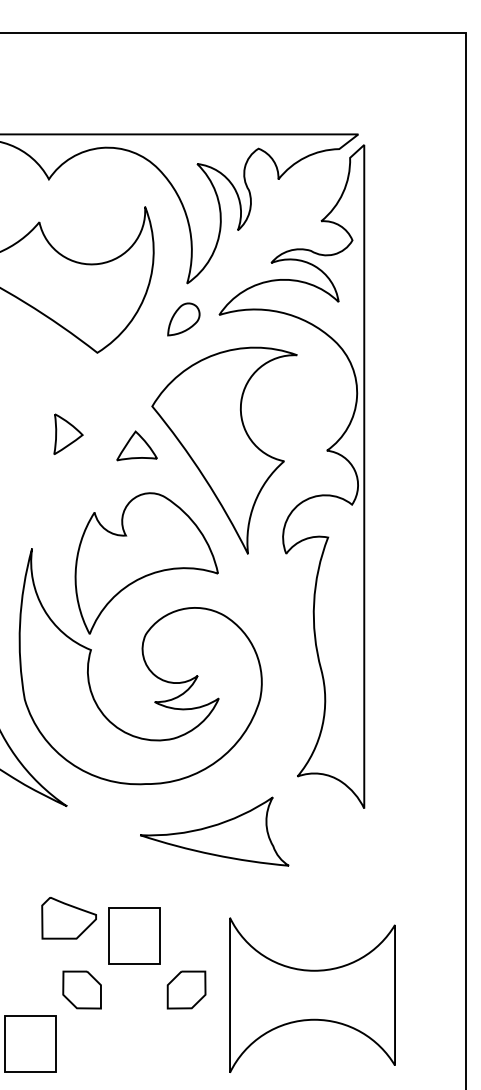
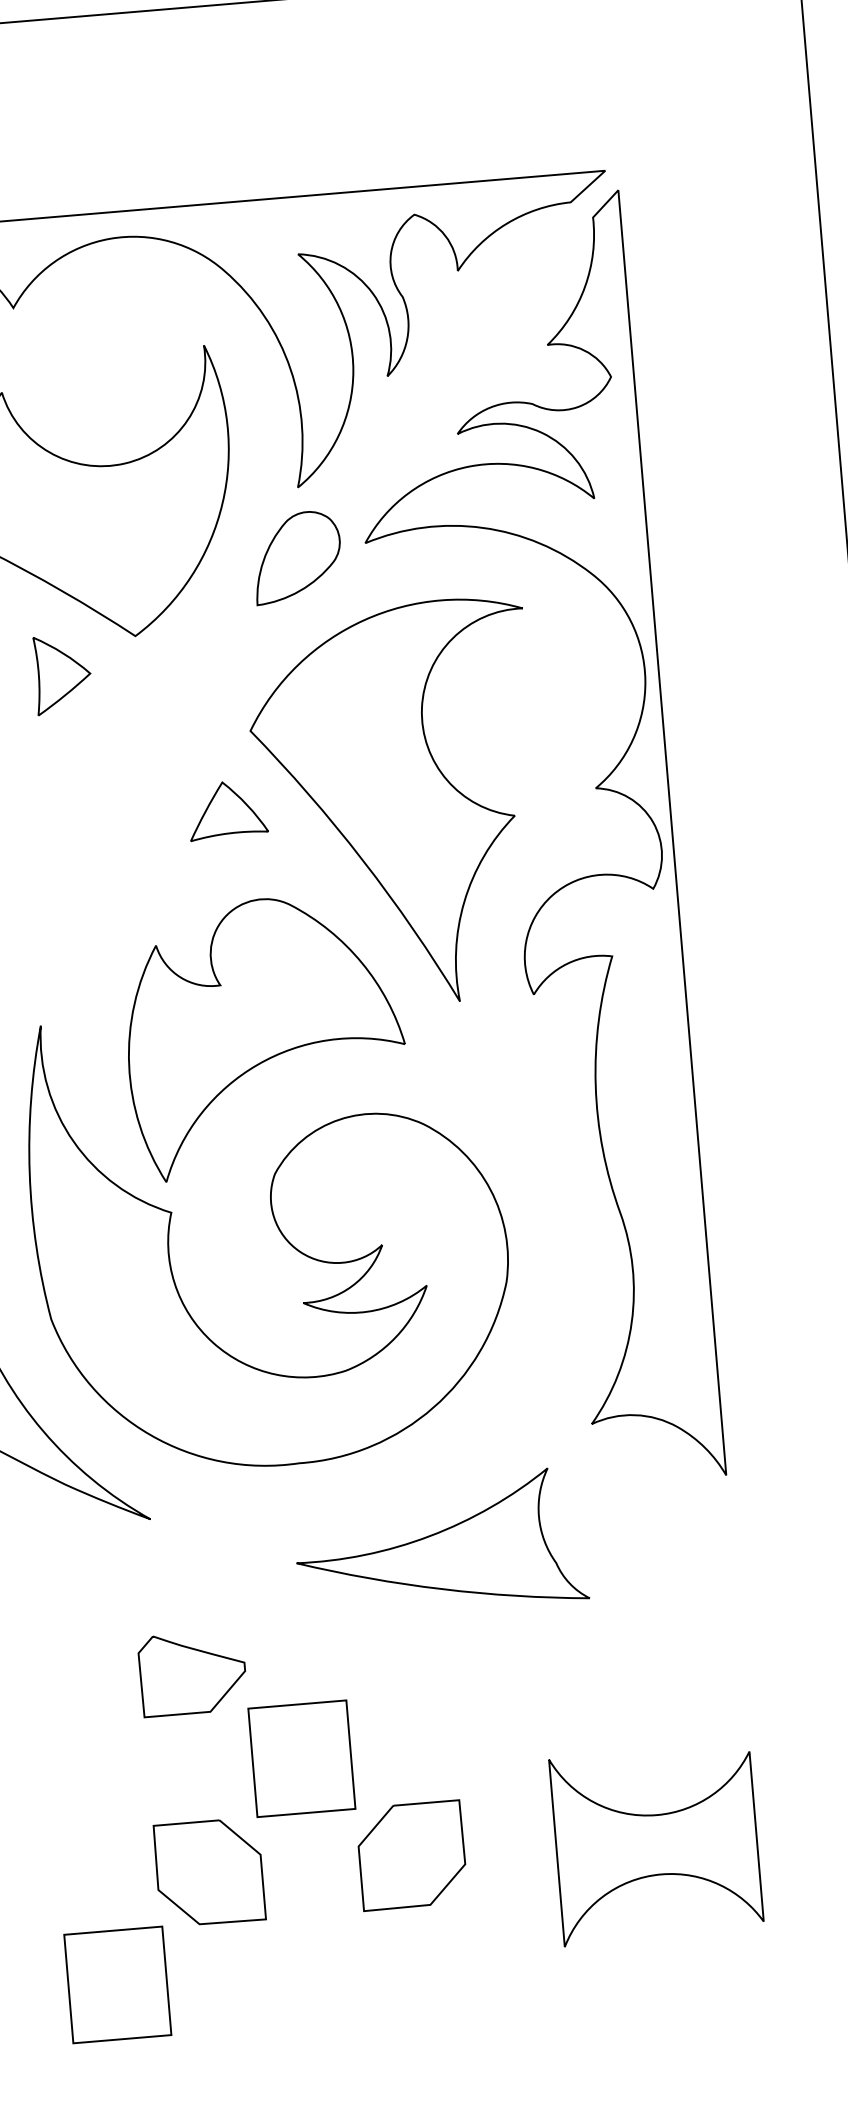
part: (183, 319) -> (296, 557), size x1.43
part: (68, 433) -> (62, 672), moved
part: (68, 918) -> (191, 1674), moved
part: (81, 989) -> (208, 1871), size x1.43
part: (186, 989) -> (411, 1854), size x1.43
part: (312, 994) -> (656, 1843), size x0.62

